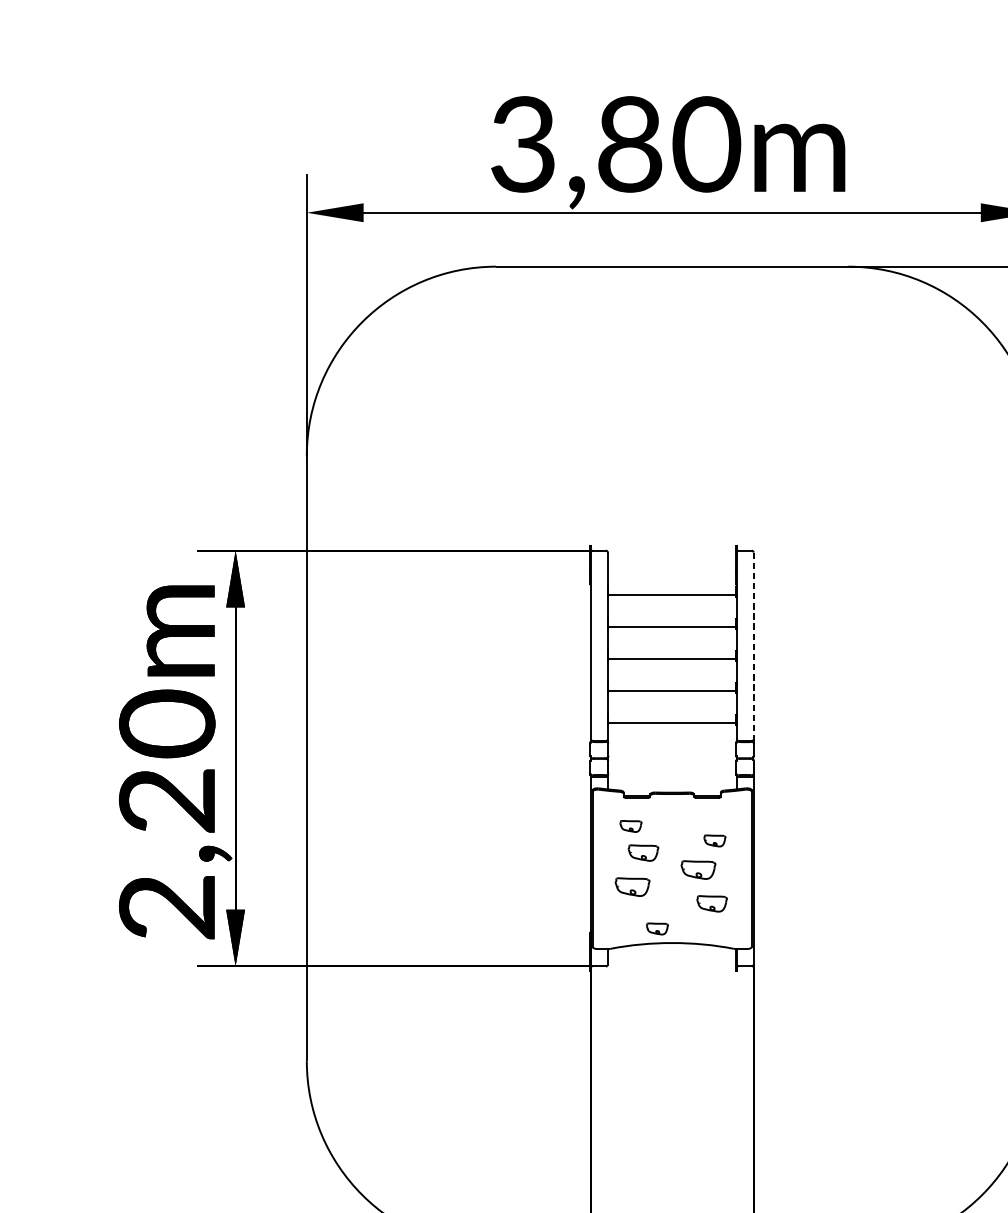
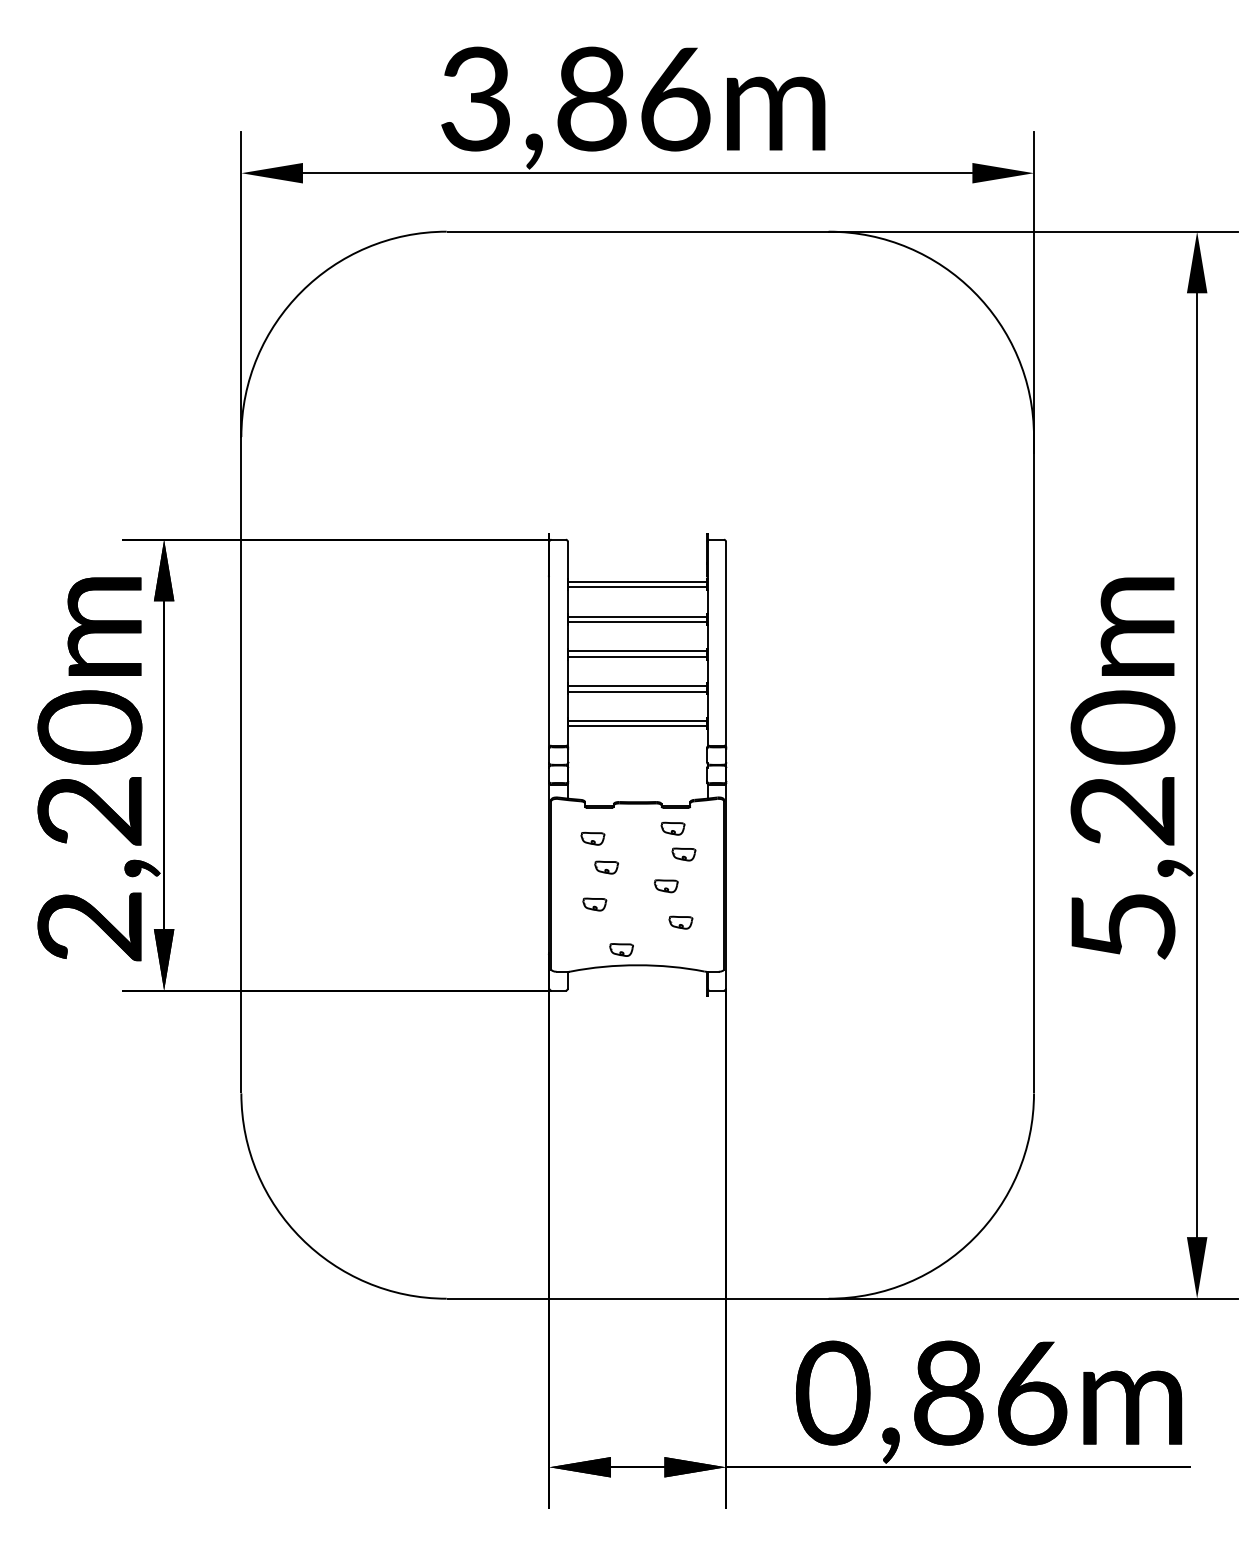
text: (707, 143) -> (675, 98), 3,80m -> 3,86m
line: (672, 589) -> (637, 581), added
line: (672, 621) -> (637, 616), added
line: (753, 646) -> (725, 643), dashed -> solid
line: (672, 653) -> (637, 651), added
line: (672, 686) -> (637, 686), added
line: (672, 717) -> (637, 720), added
part: (704, 816) -> (672, 828), added
part: (643, 852) -> (606, 867), size x0.71
part: (698, 870) -> (666, 886), size x0.62
part: (632, 887) -> (594, 904), size x0.62
part: (711, 903) -> (680, 922), size x0.71

